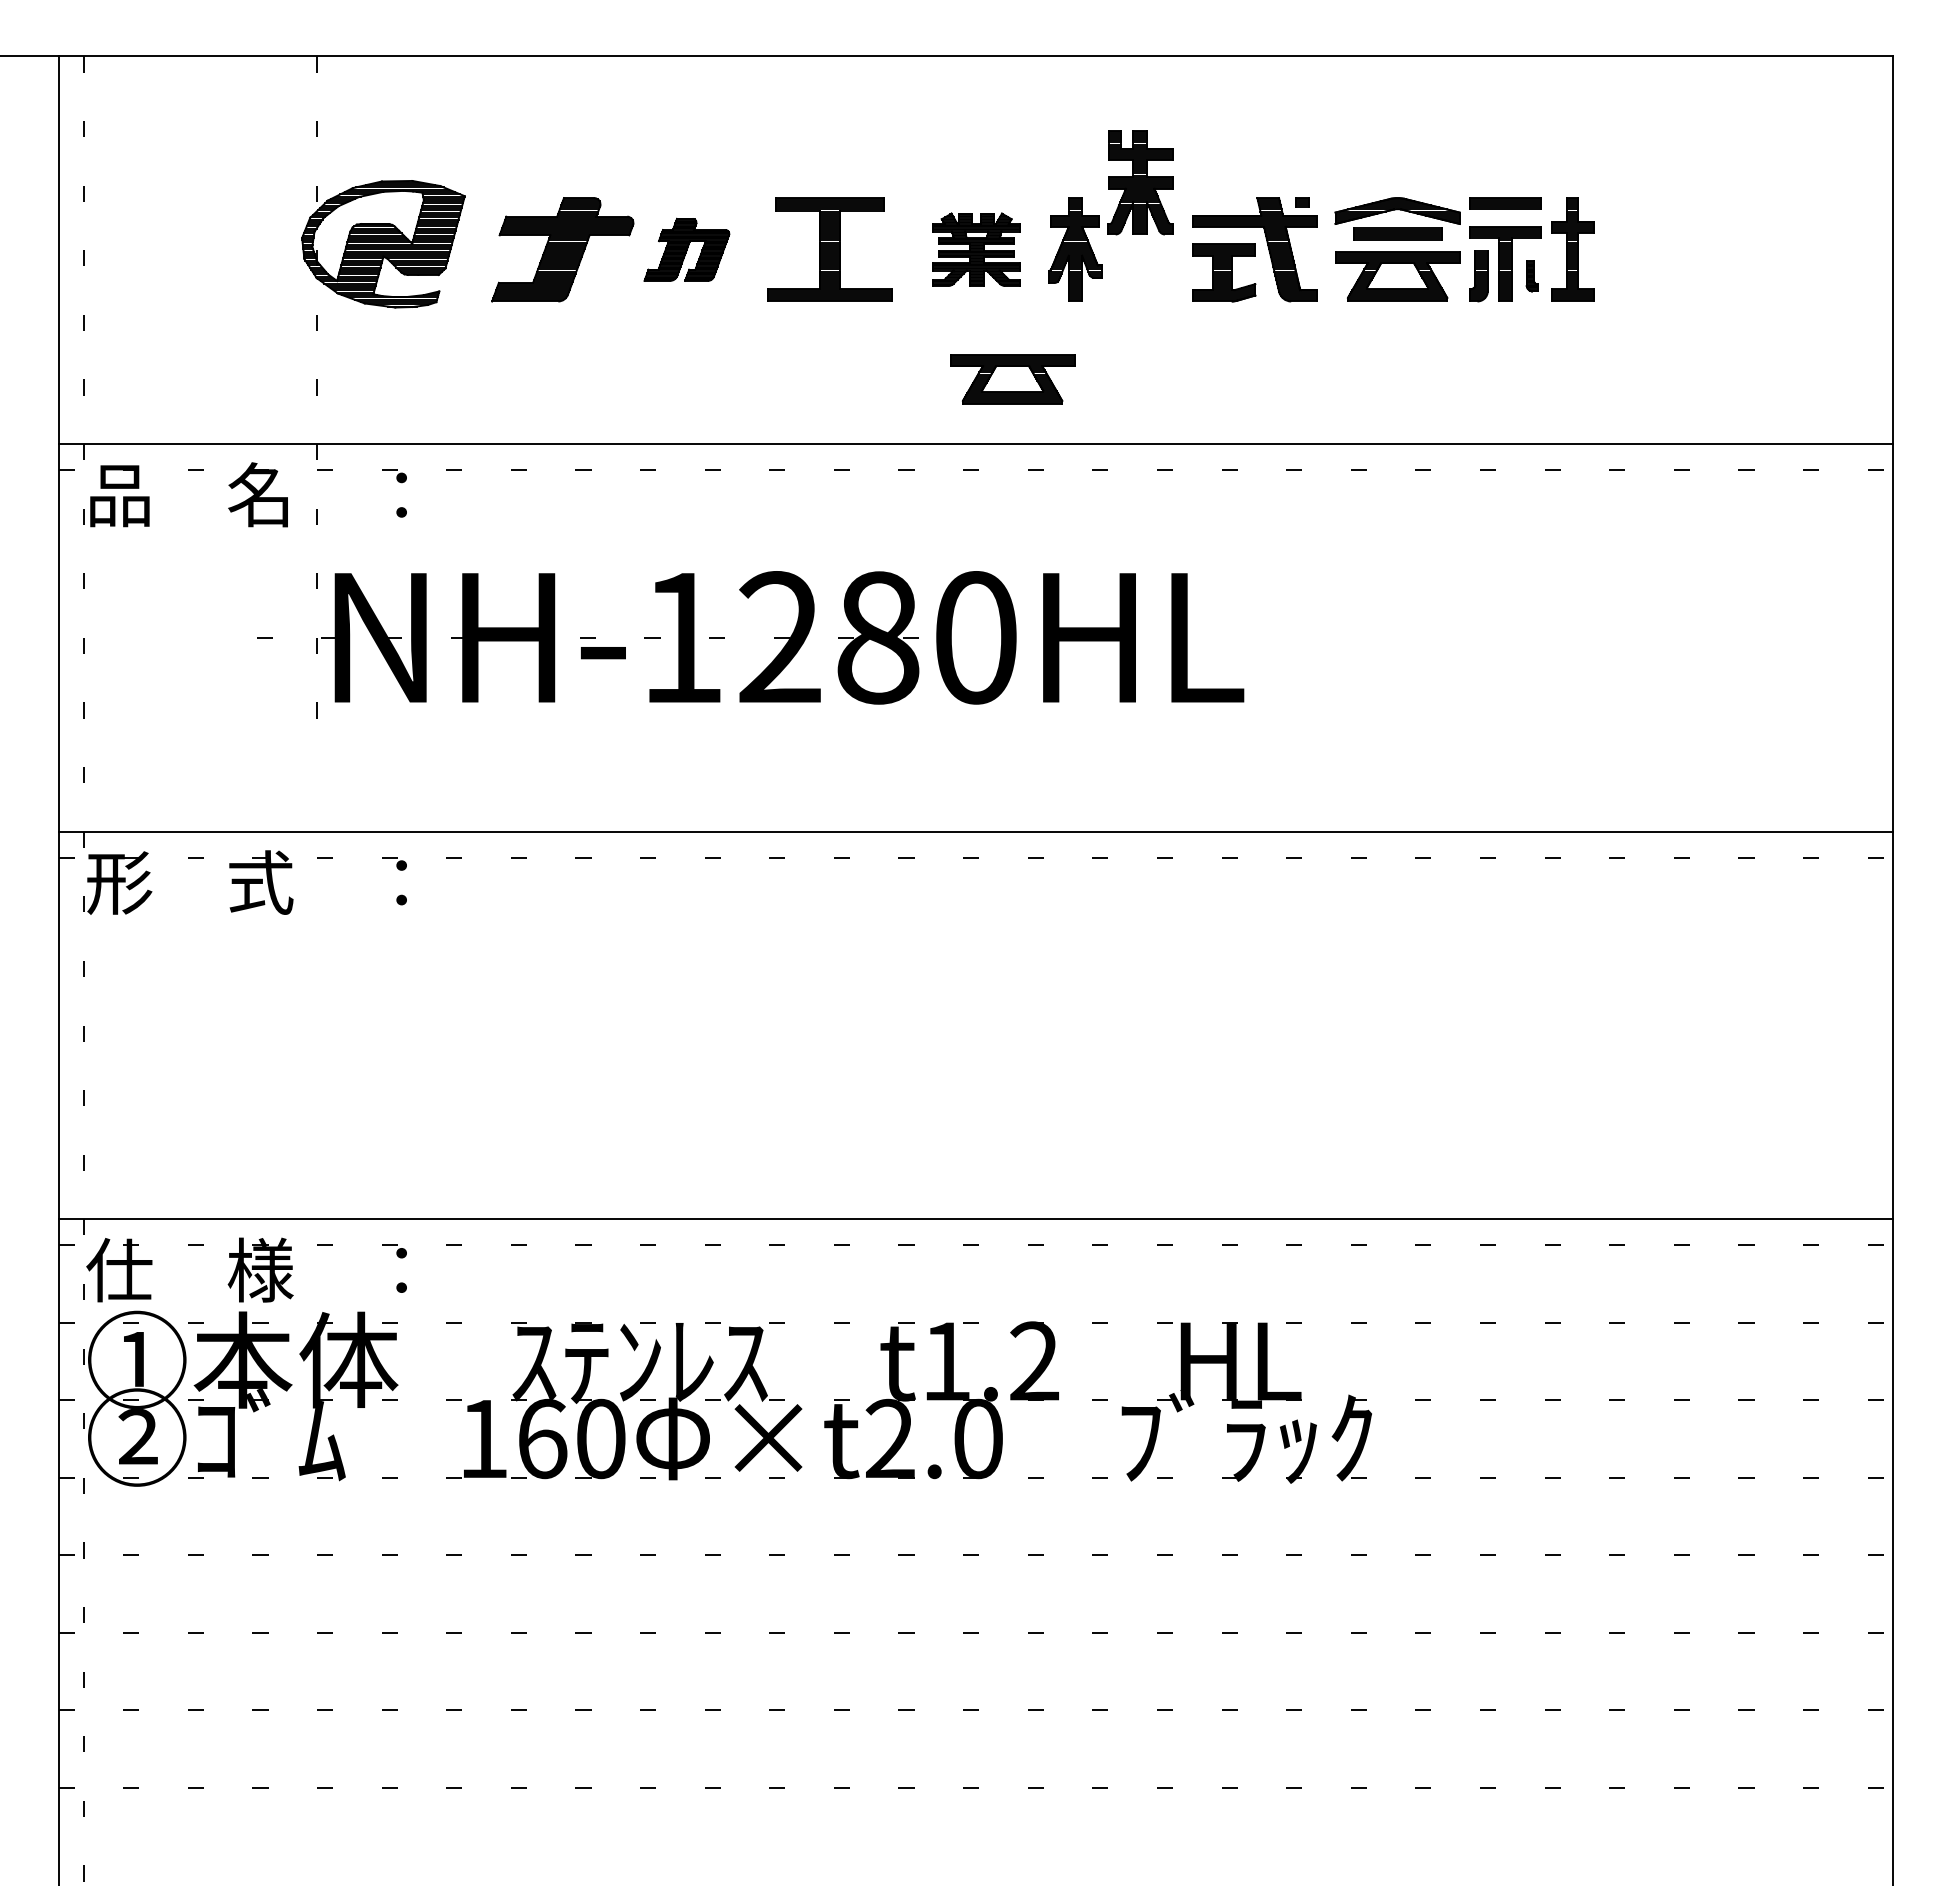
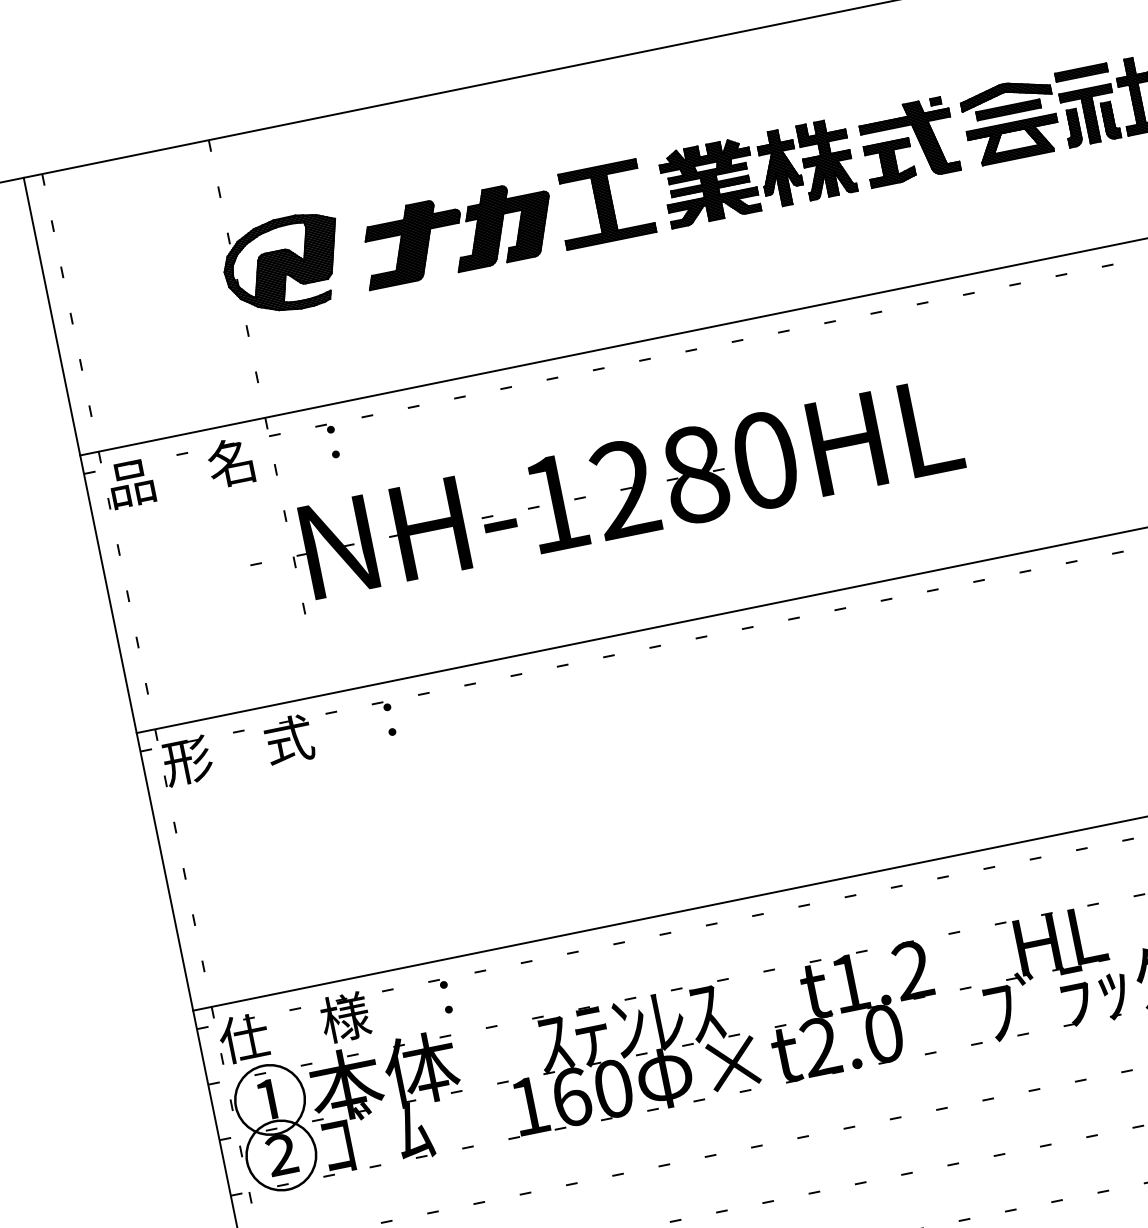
part: (1140, 182) -> (826, 158), moved
part: (686, 249) -> (501, 224), size x1.67
part: (976, 249) -> (709, 182), size x1.43
part: (1531, 276) -> (1110, 120), size x1.67
part: (1012, 379) -> (753, 270), removed

